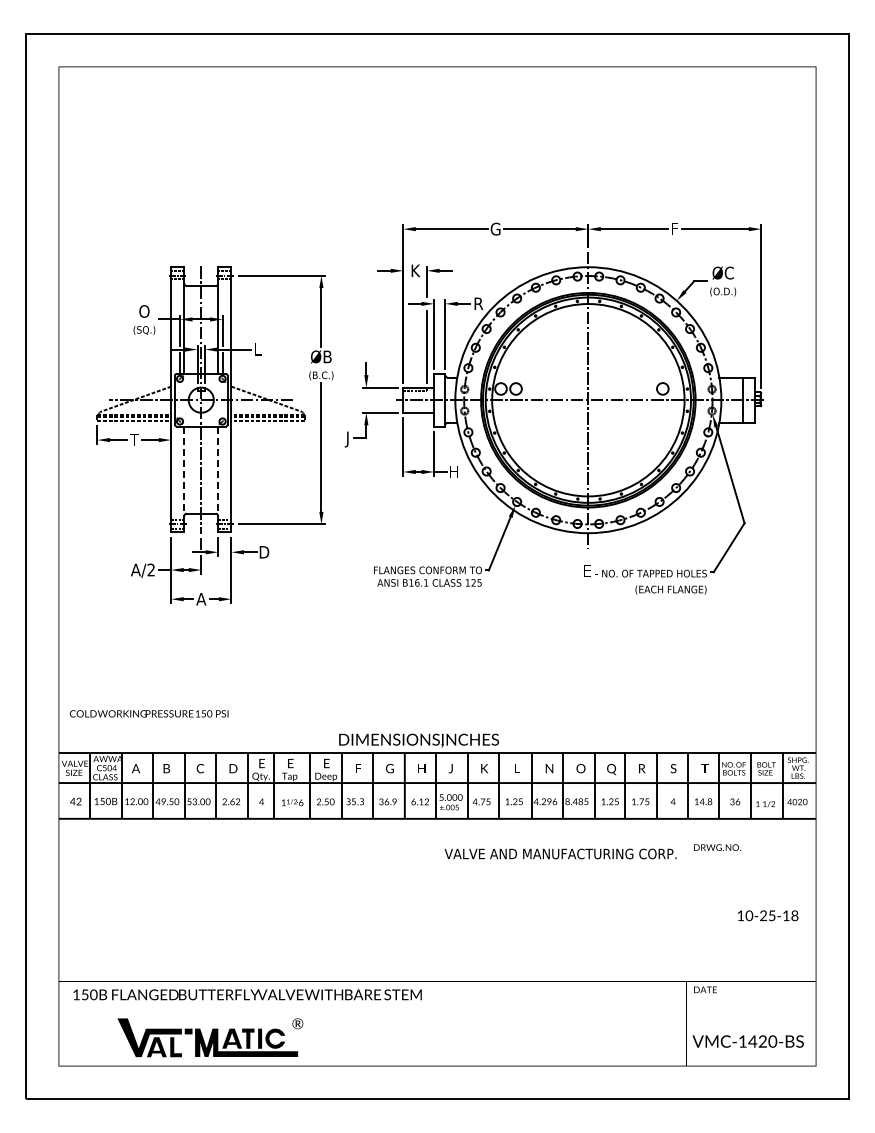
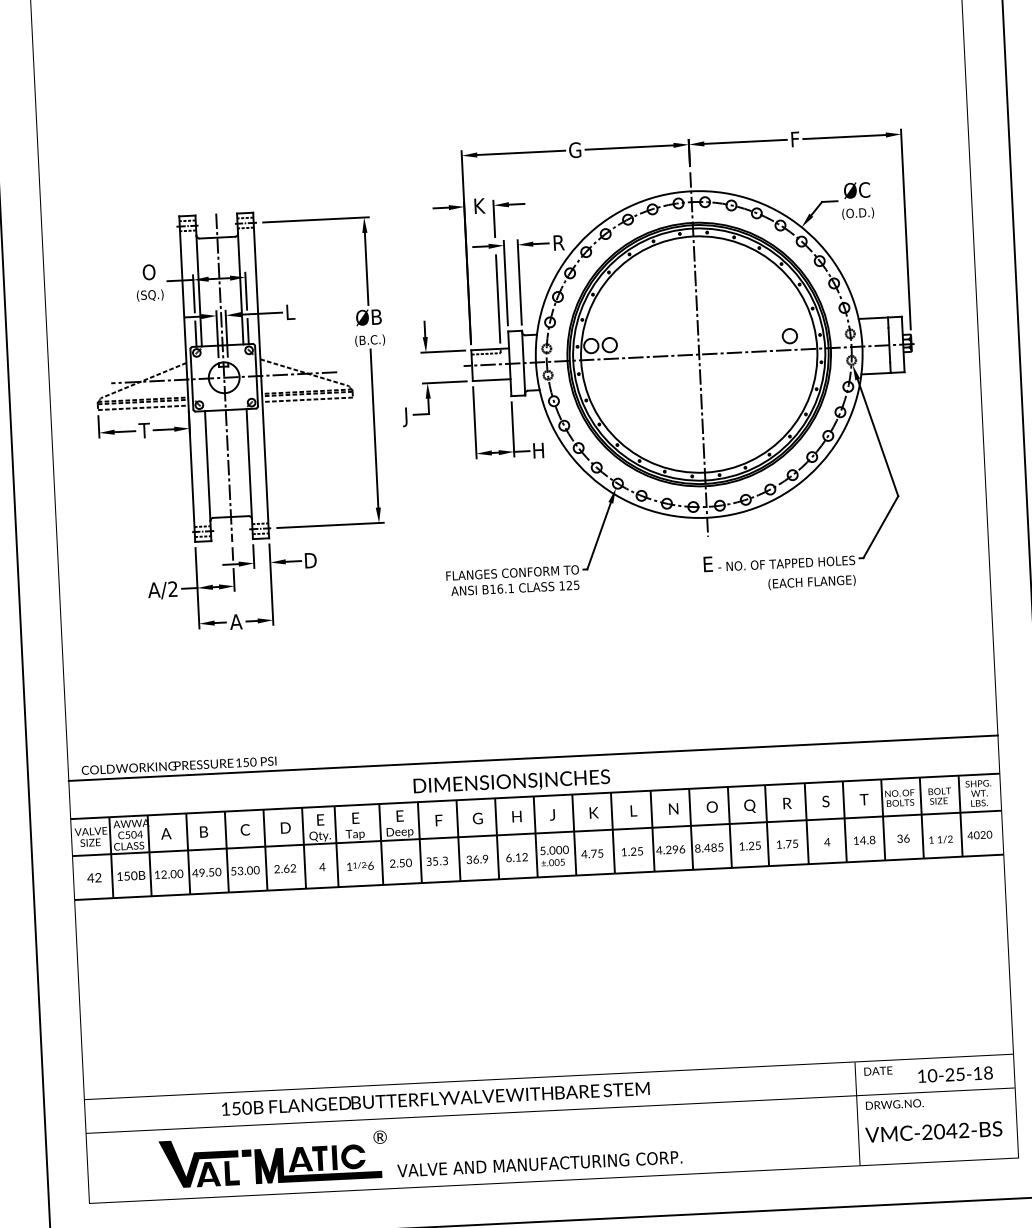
line: (184, 471) -> (207, 466), dashed -> solid
line: (218, 471) -> (249, 464), dashed -> solid
line: (437, 721) -> (533, 757), added
text: (717, 847) -> (894, 1104), moved
text: (560, 853) -> (539, 1163), moved
text: (768, 915) -> (955, 1074), moved
text: (247, 994) -> (435, 1098), moved
text: (757, 1041) -> (945, 1131), VMC-1420-BS -> VMC-2042-BS

